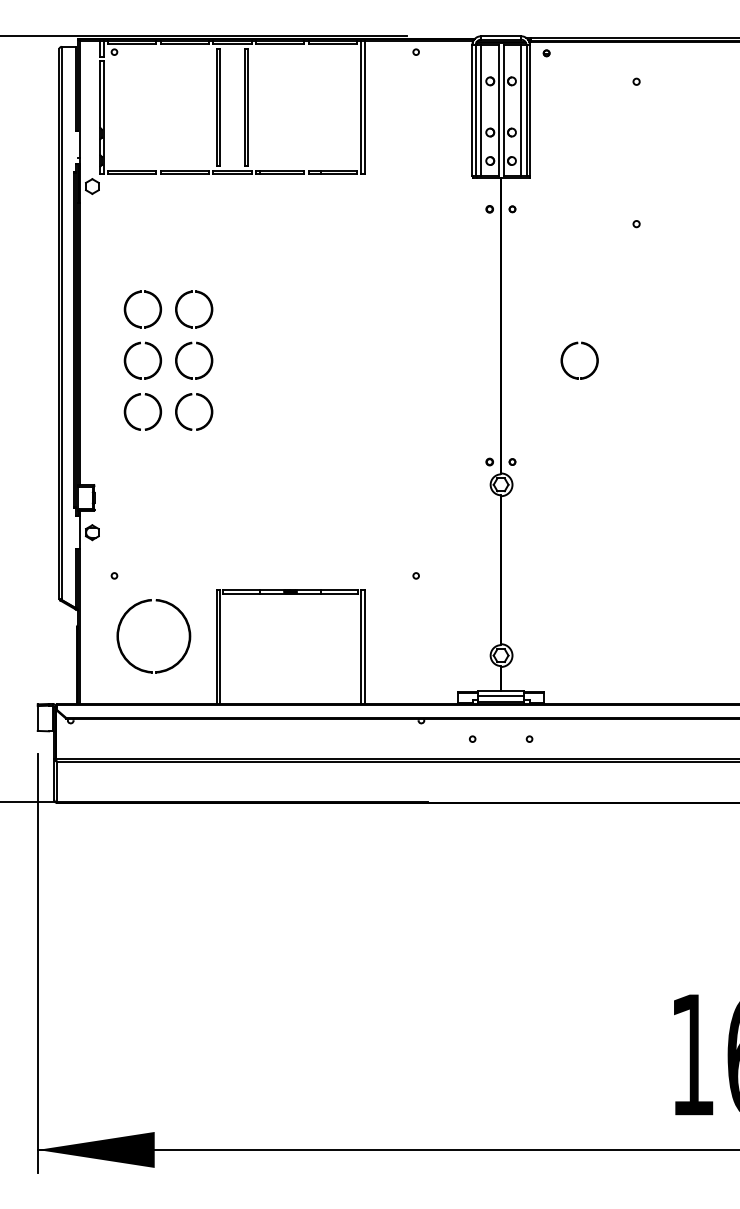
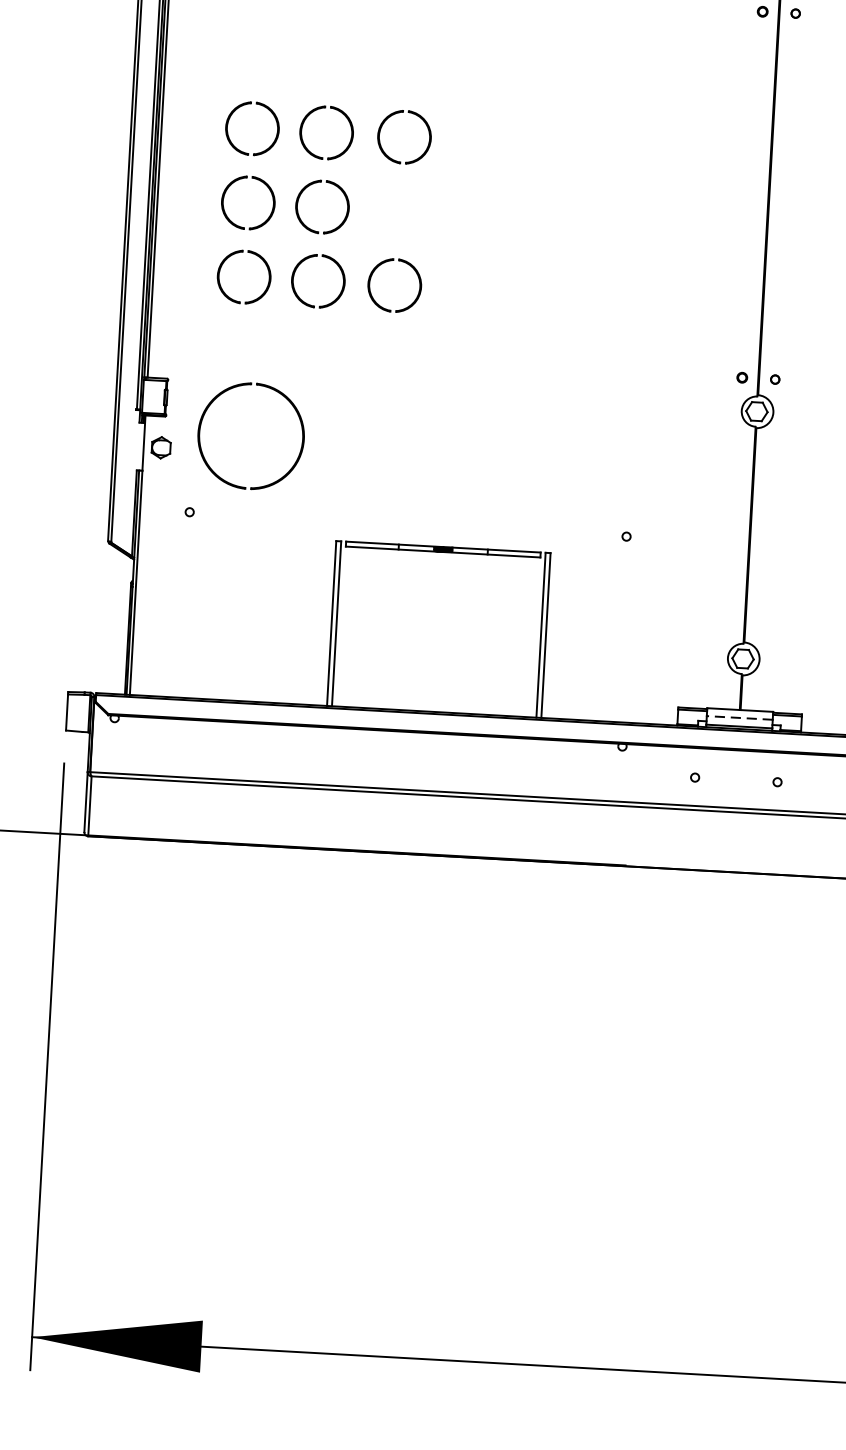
part: (231, 309) -> (380, 135), added
part: (241, 396) -> (388, 262), added
part: (127, 658) -> (211, 466), moved
line: (501, 696) -> (740, 718), solid -> dashed

